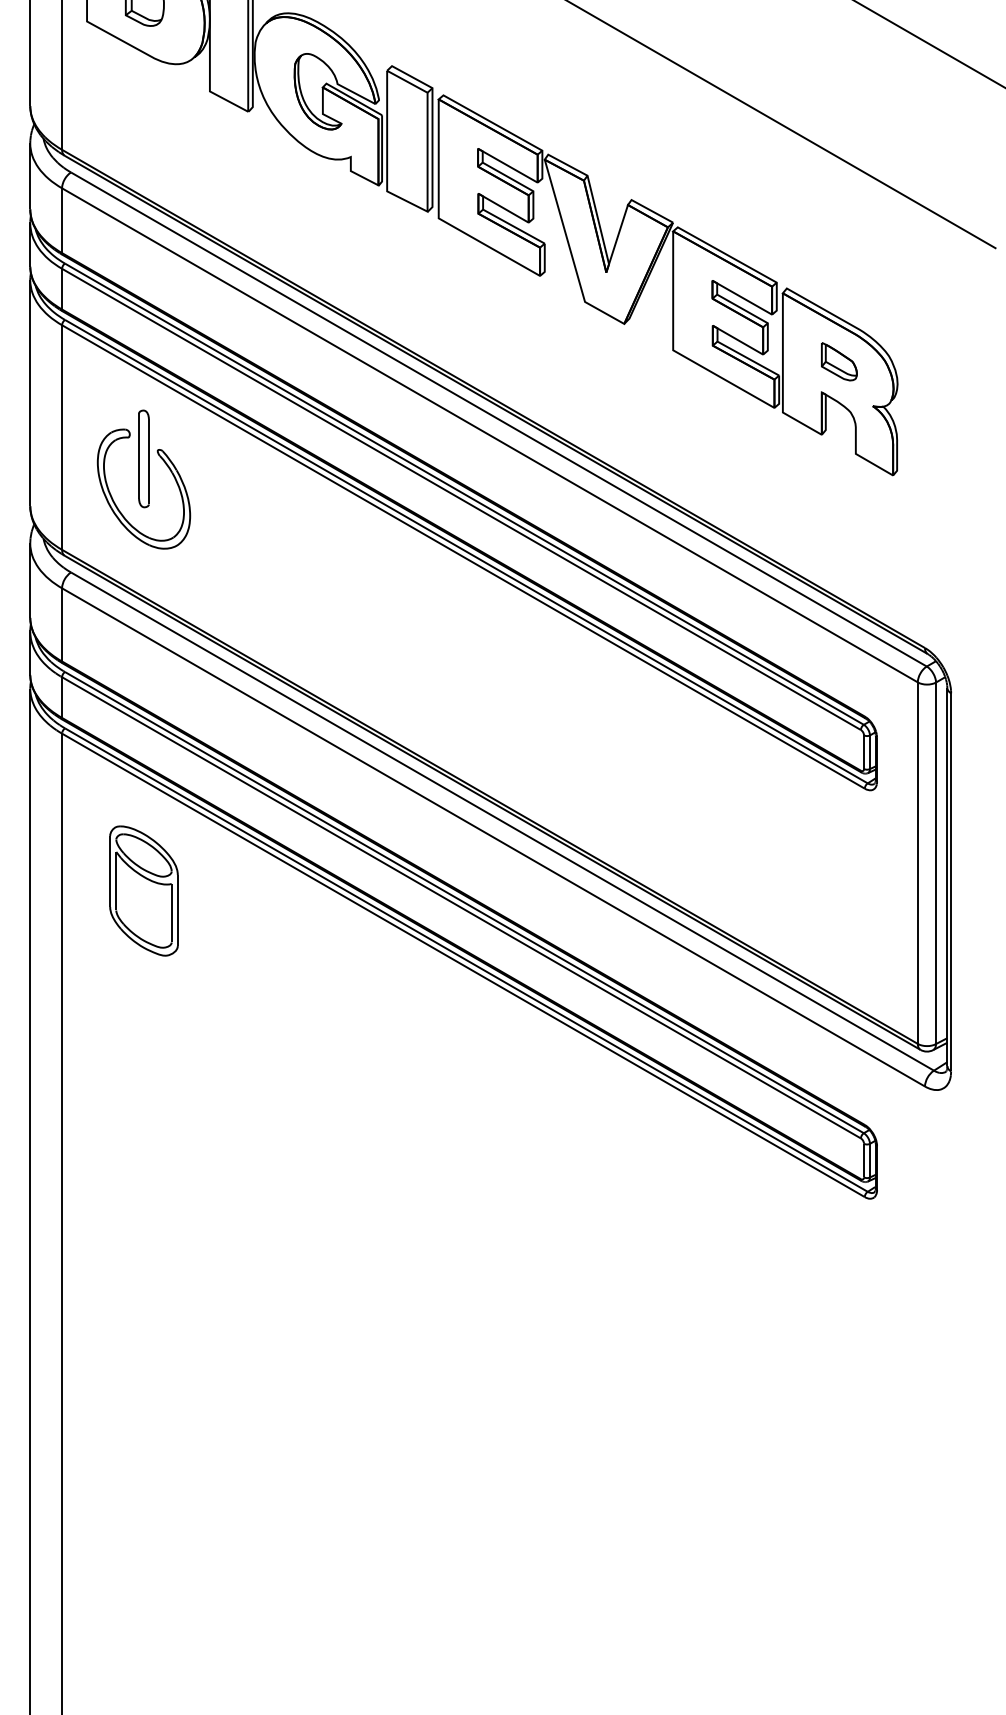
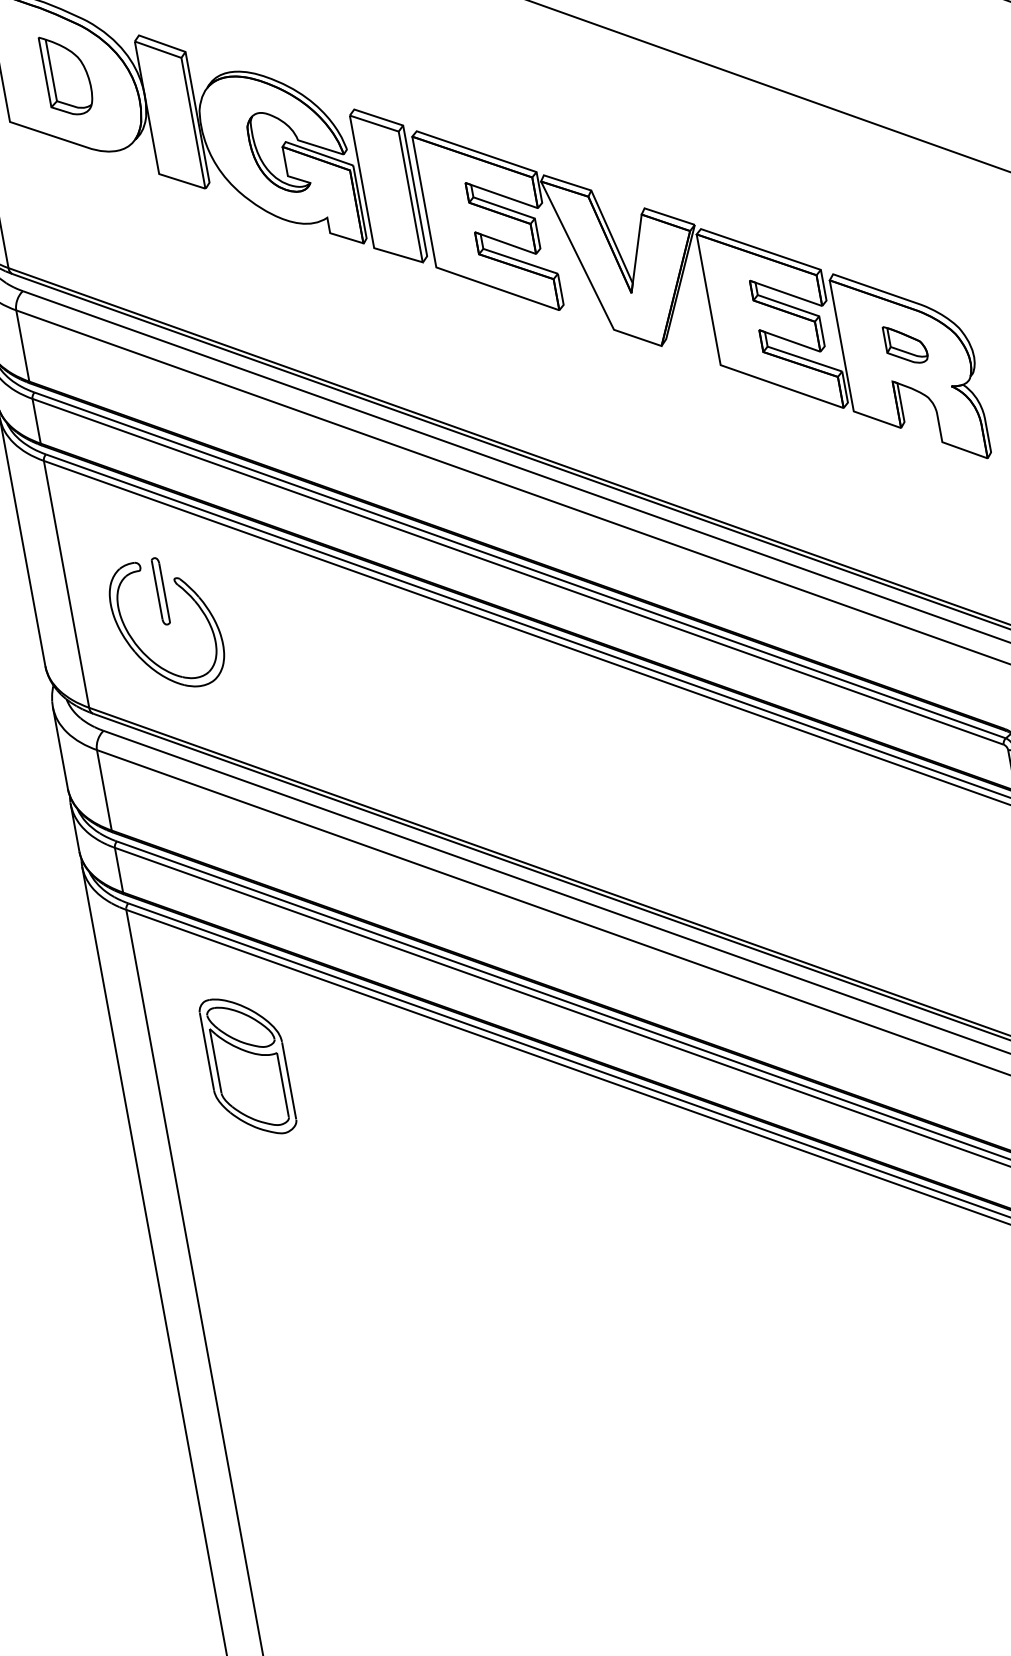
part: (143, 458) -> (160, 590), size x0.62

